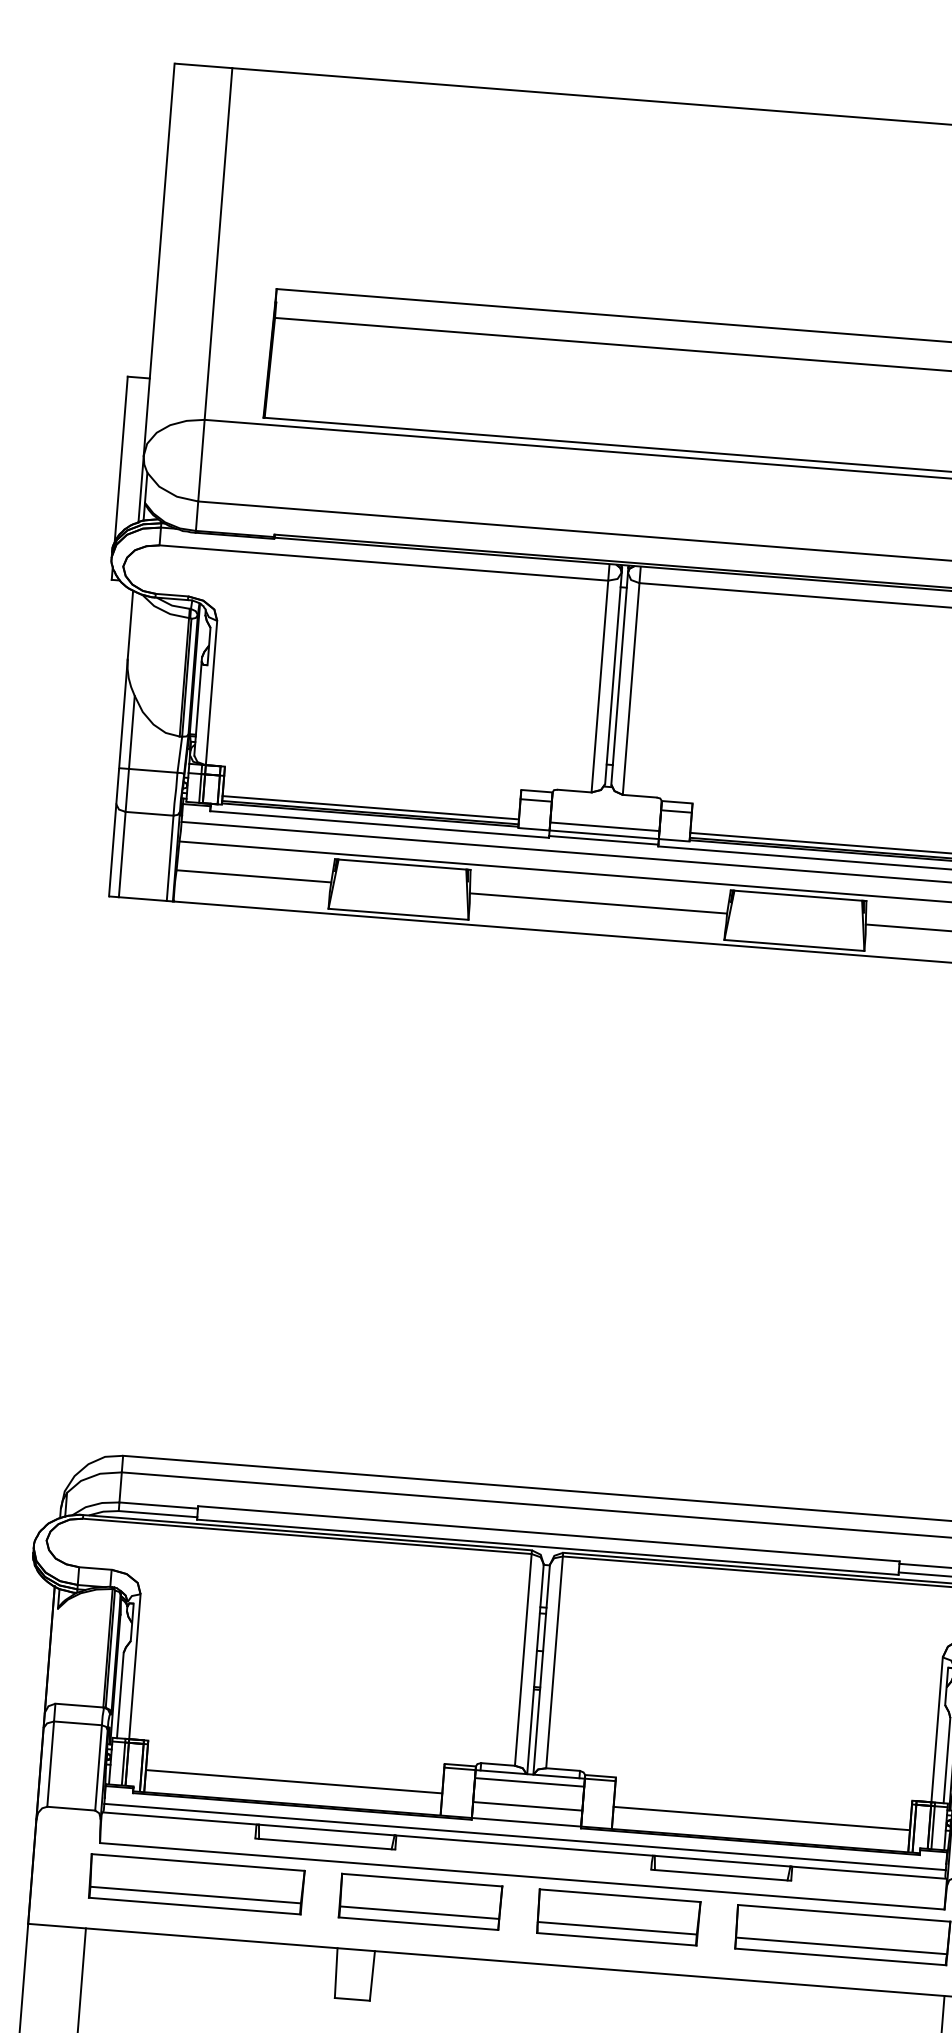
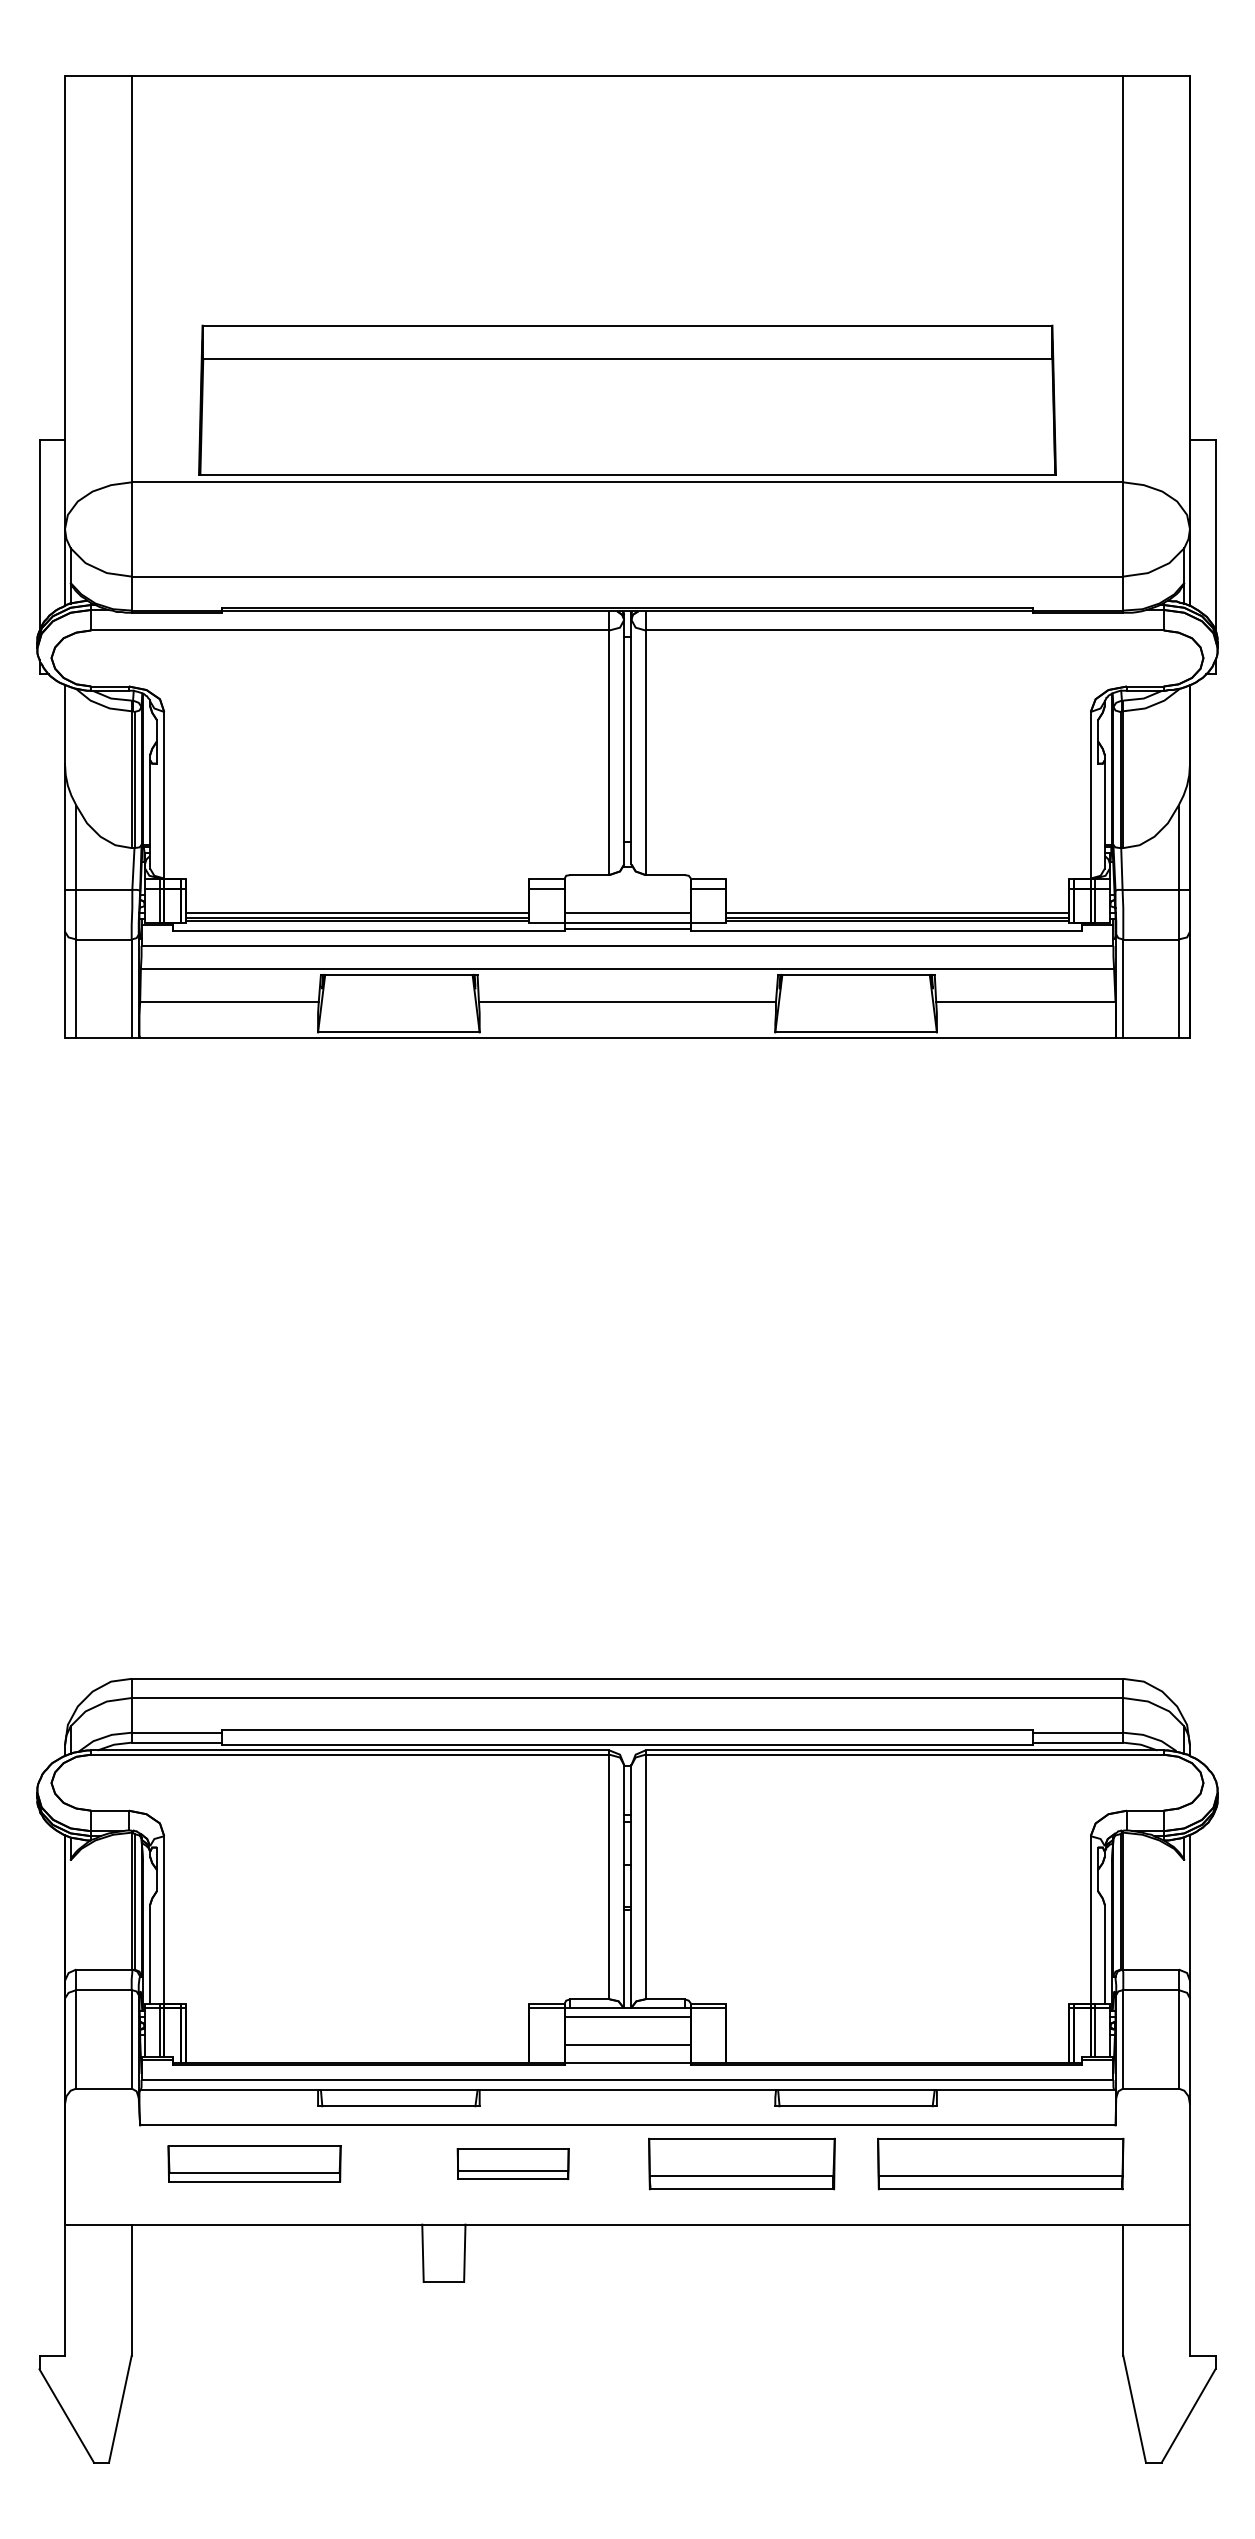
line: (294, 1781) -> (357, 2037), removed
line: (761, 1818) -> (897, 2037), removed
part: (196, 1883) -> (254, 2163), size x0.7
part: (419, 1901) -> (512, 2163), size x0.6

